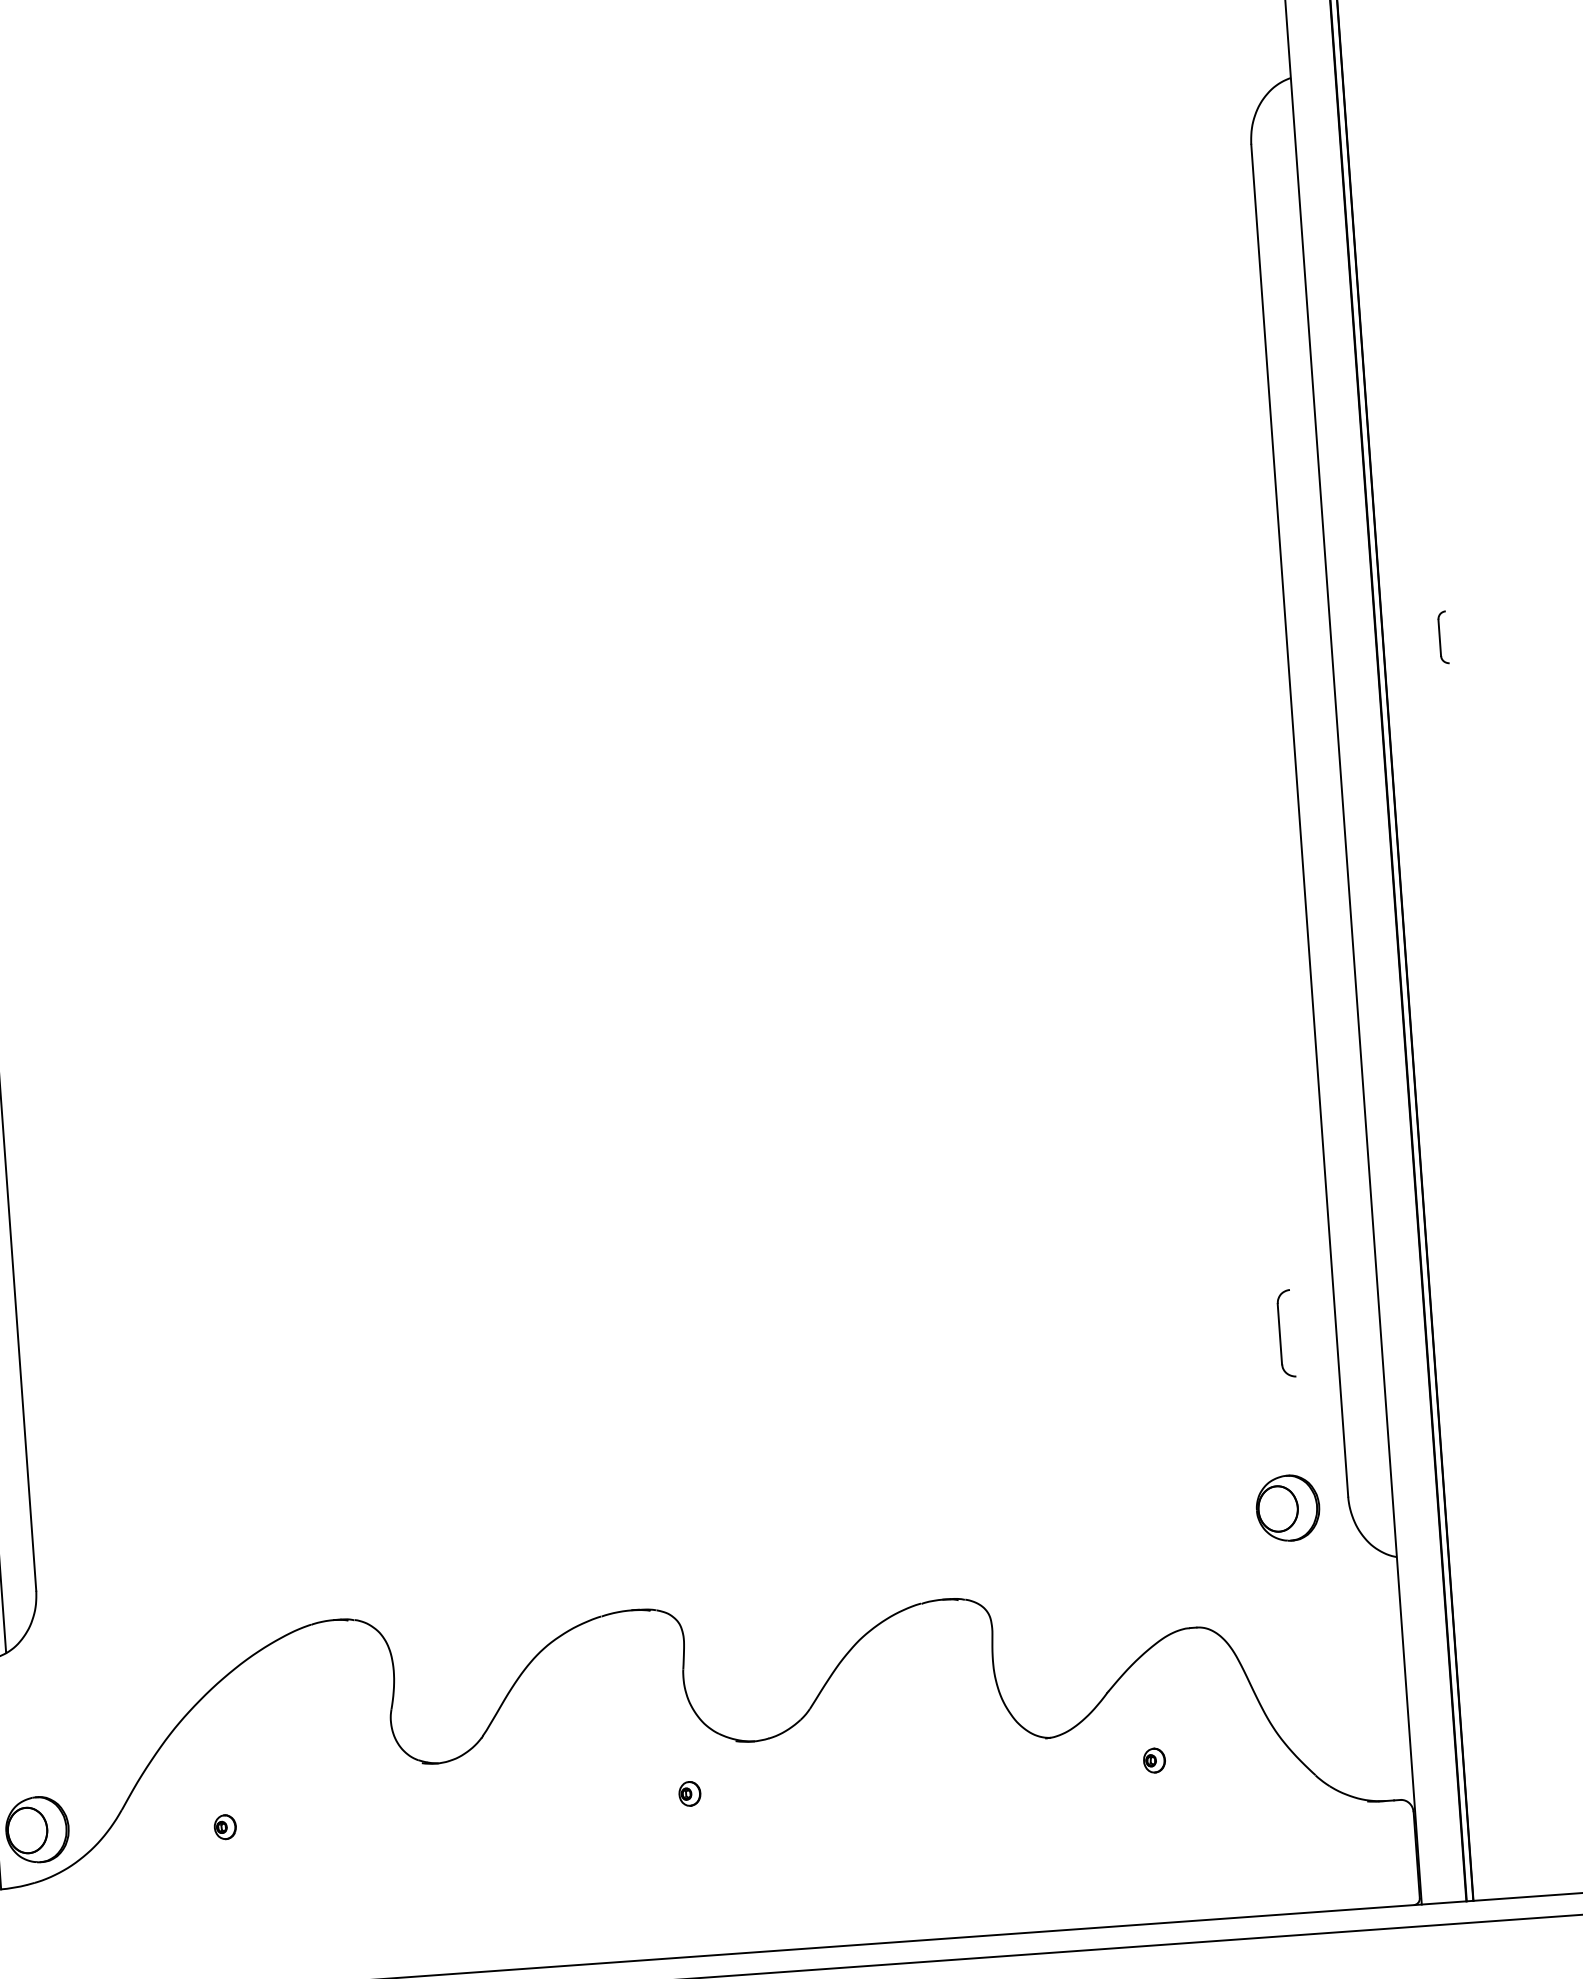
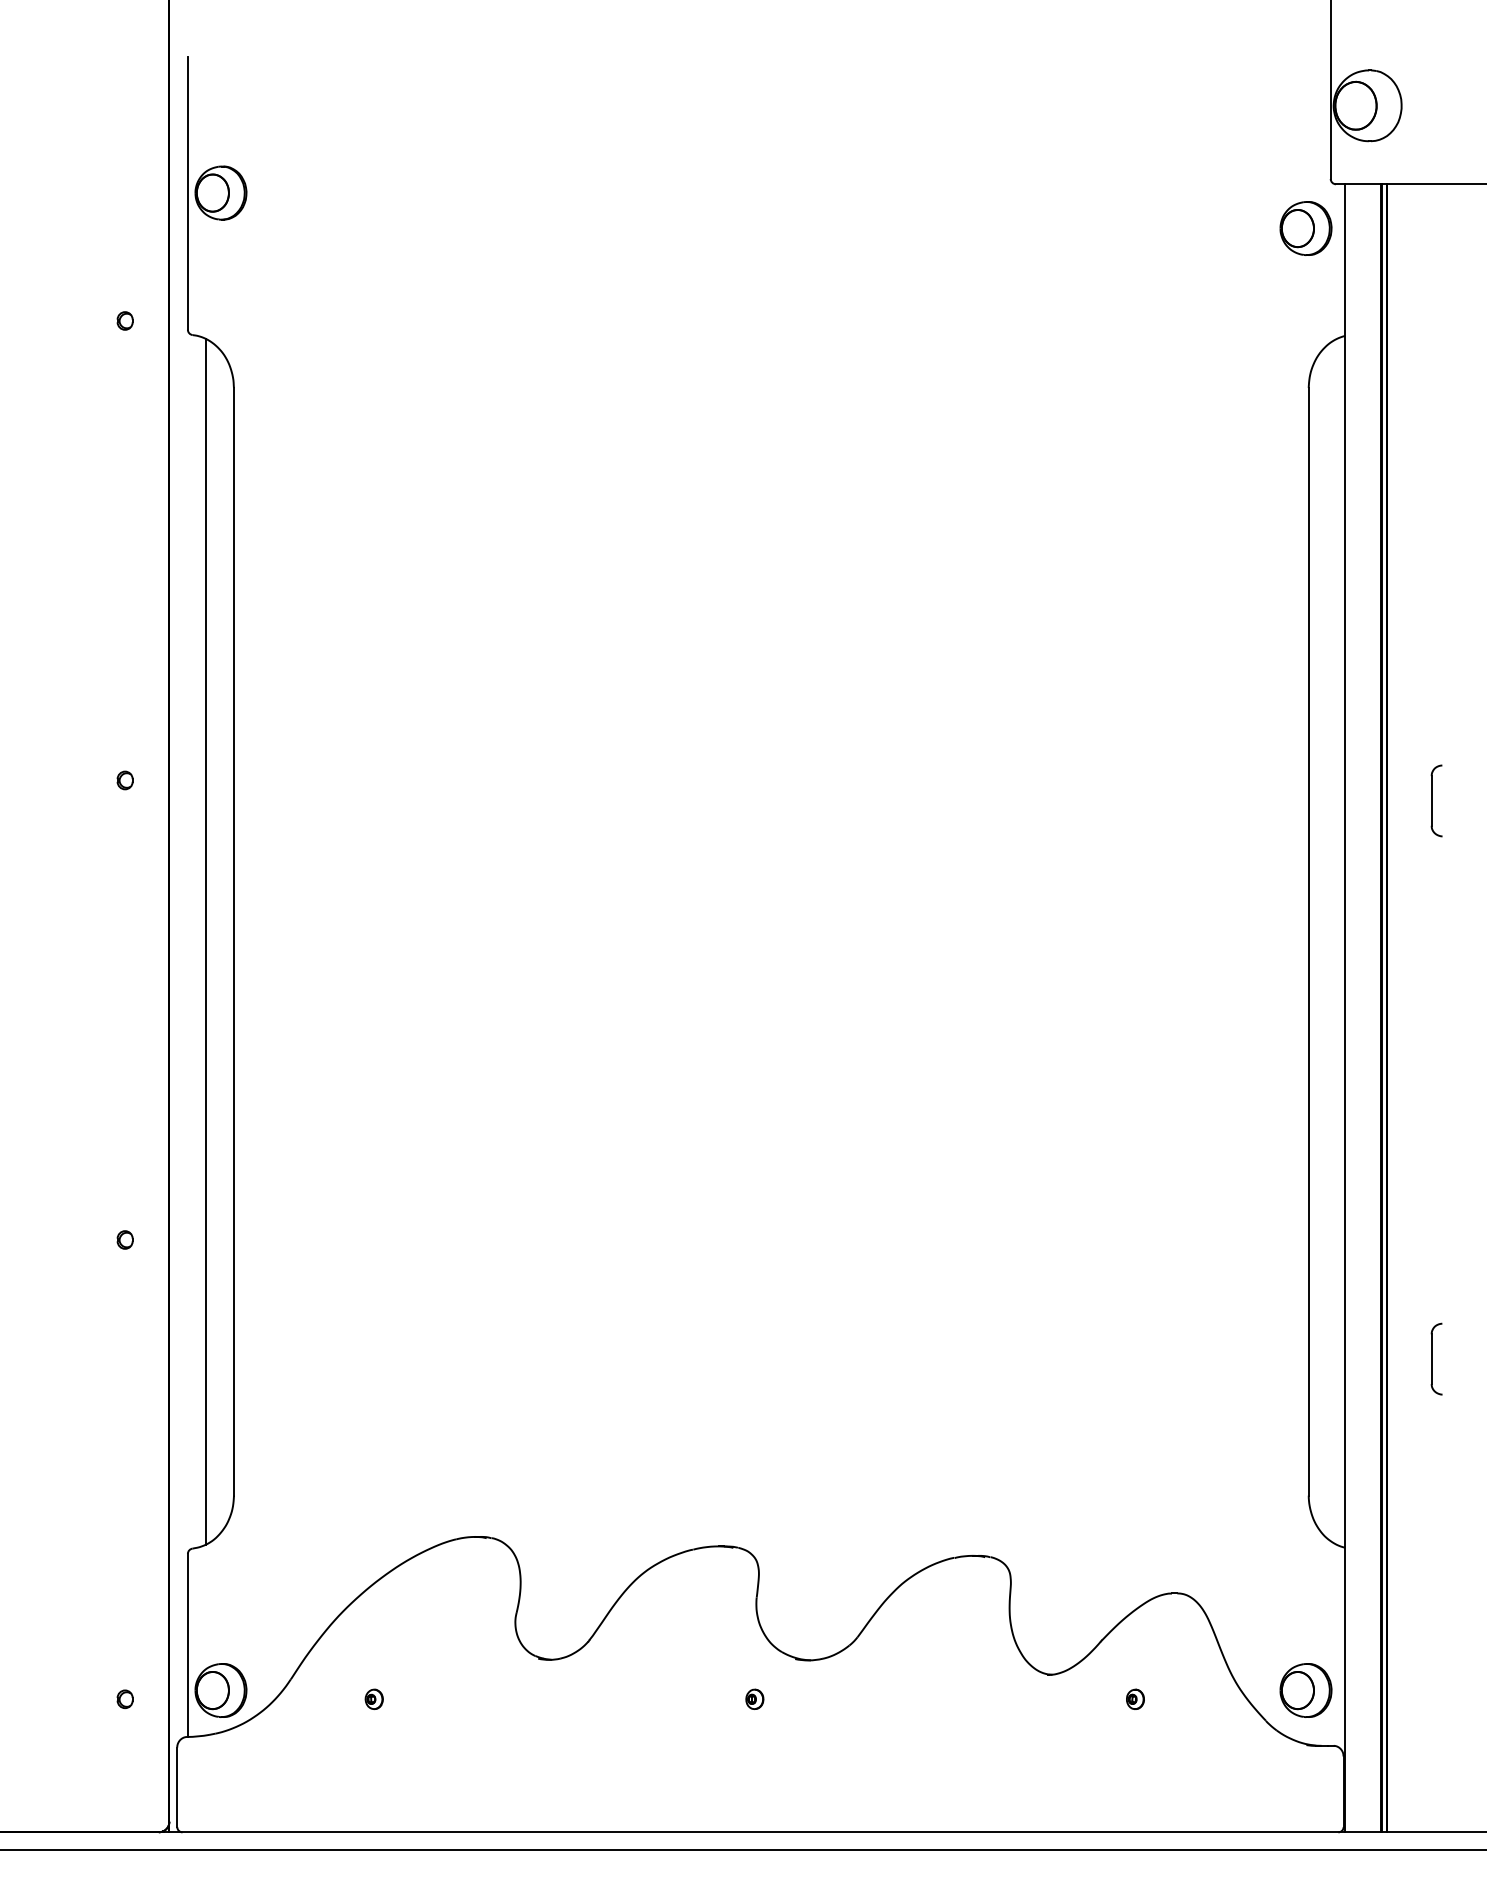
part: (1443, 637) -> (1436, 800), size x1.67
part: (1285, 1332) -> (1436, 1358), moved
part: (1287, 1508) -> (1305, 1690), moved

